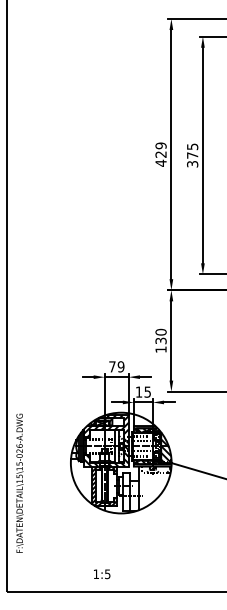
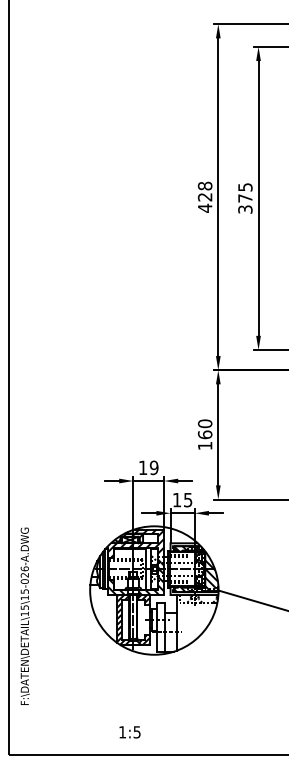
text: (160, 145) -> (204, 185), 429 -> 428
text: (160, 340) -> (204, 434), 130 -> 160
text: (112, 366) -> (143, 467), 79 -> 19

